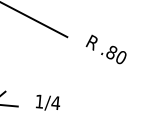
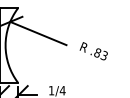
text: (120, 55) -> (103, 54), .80 -> .83

